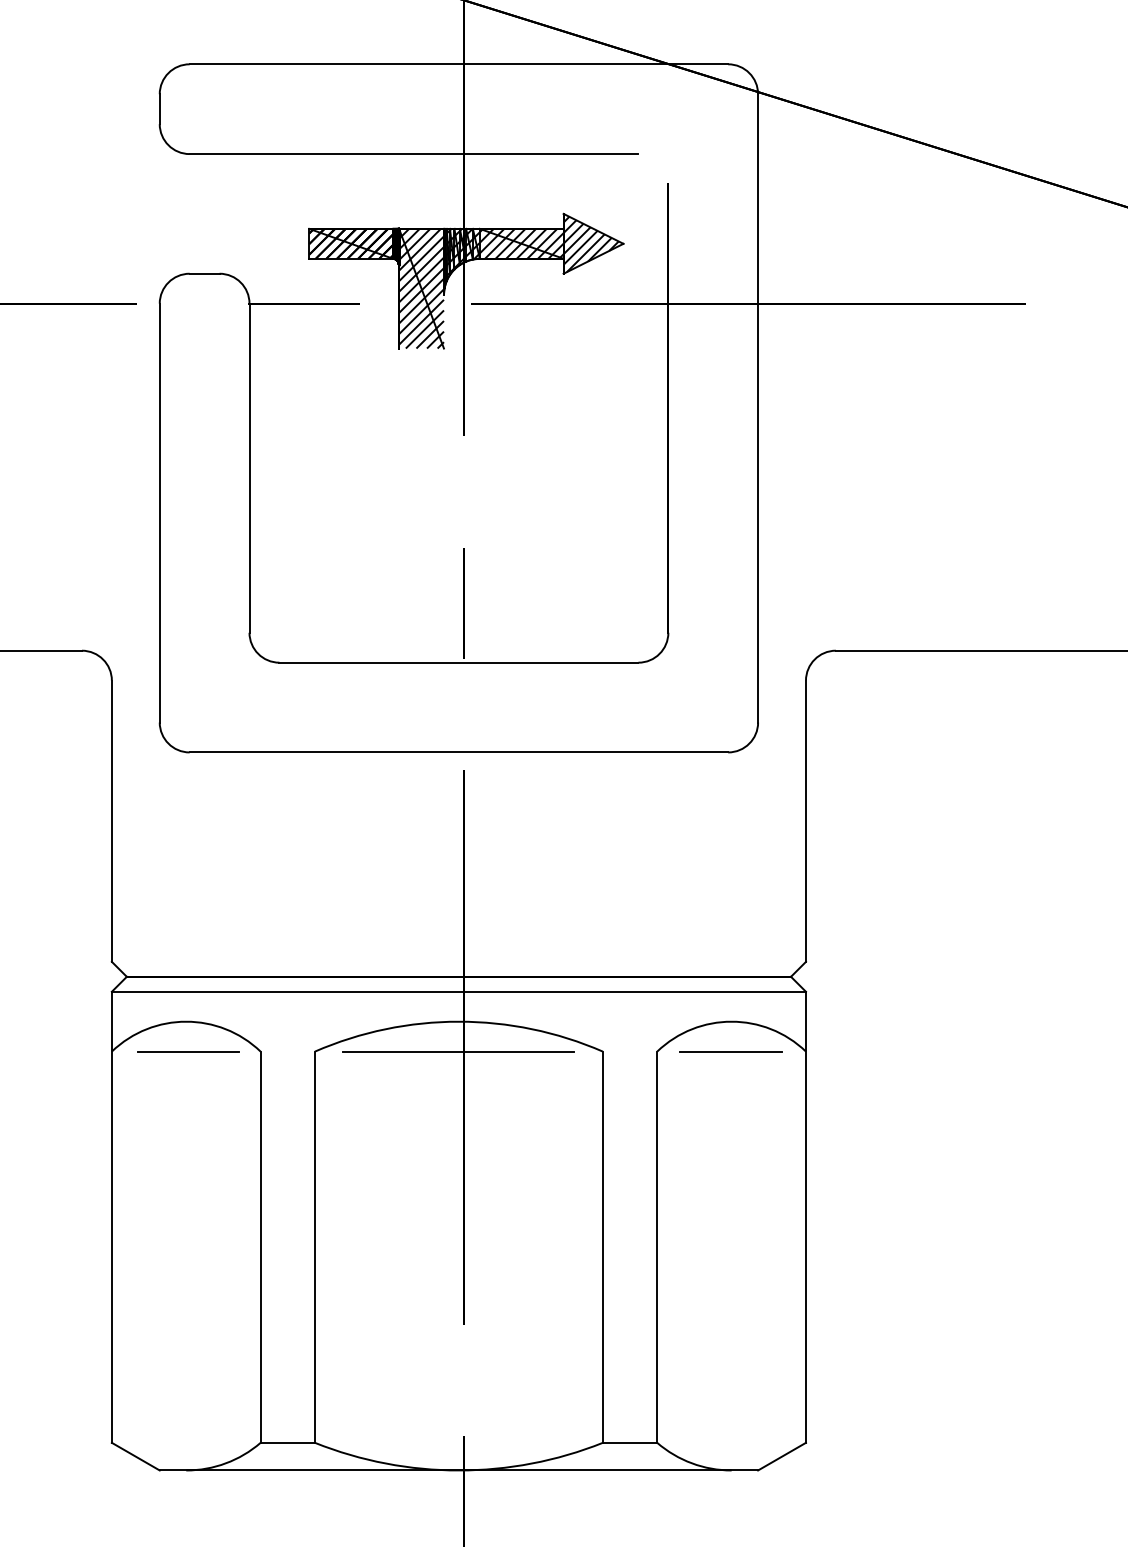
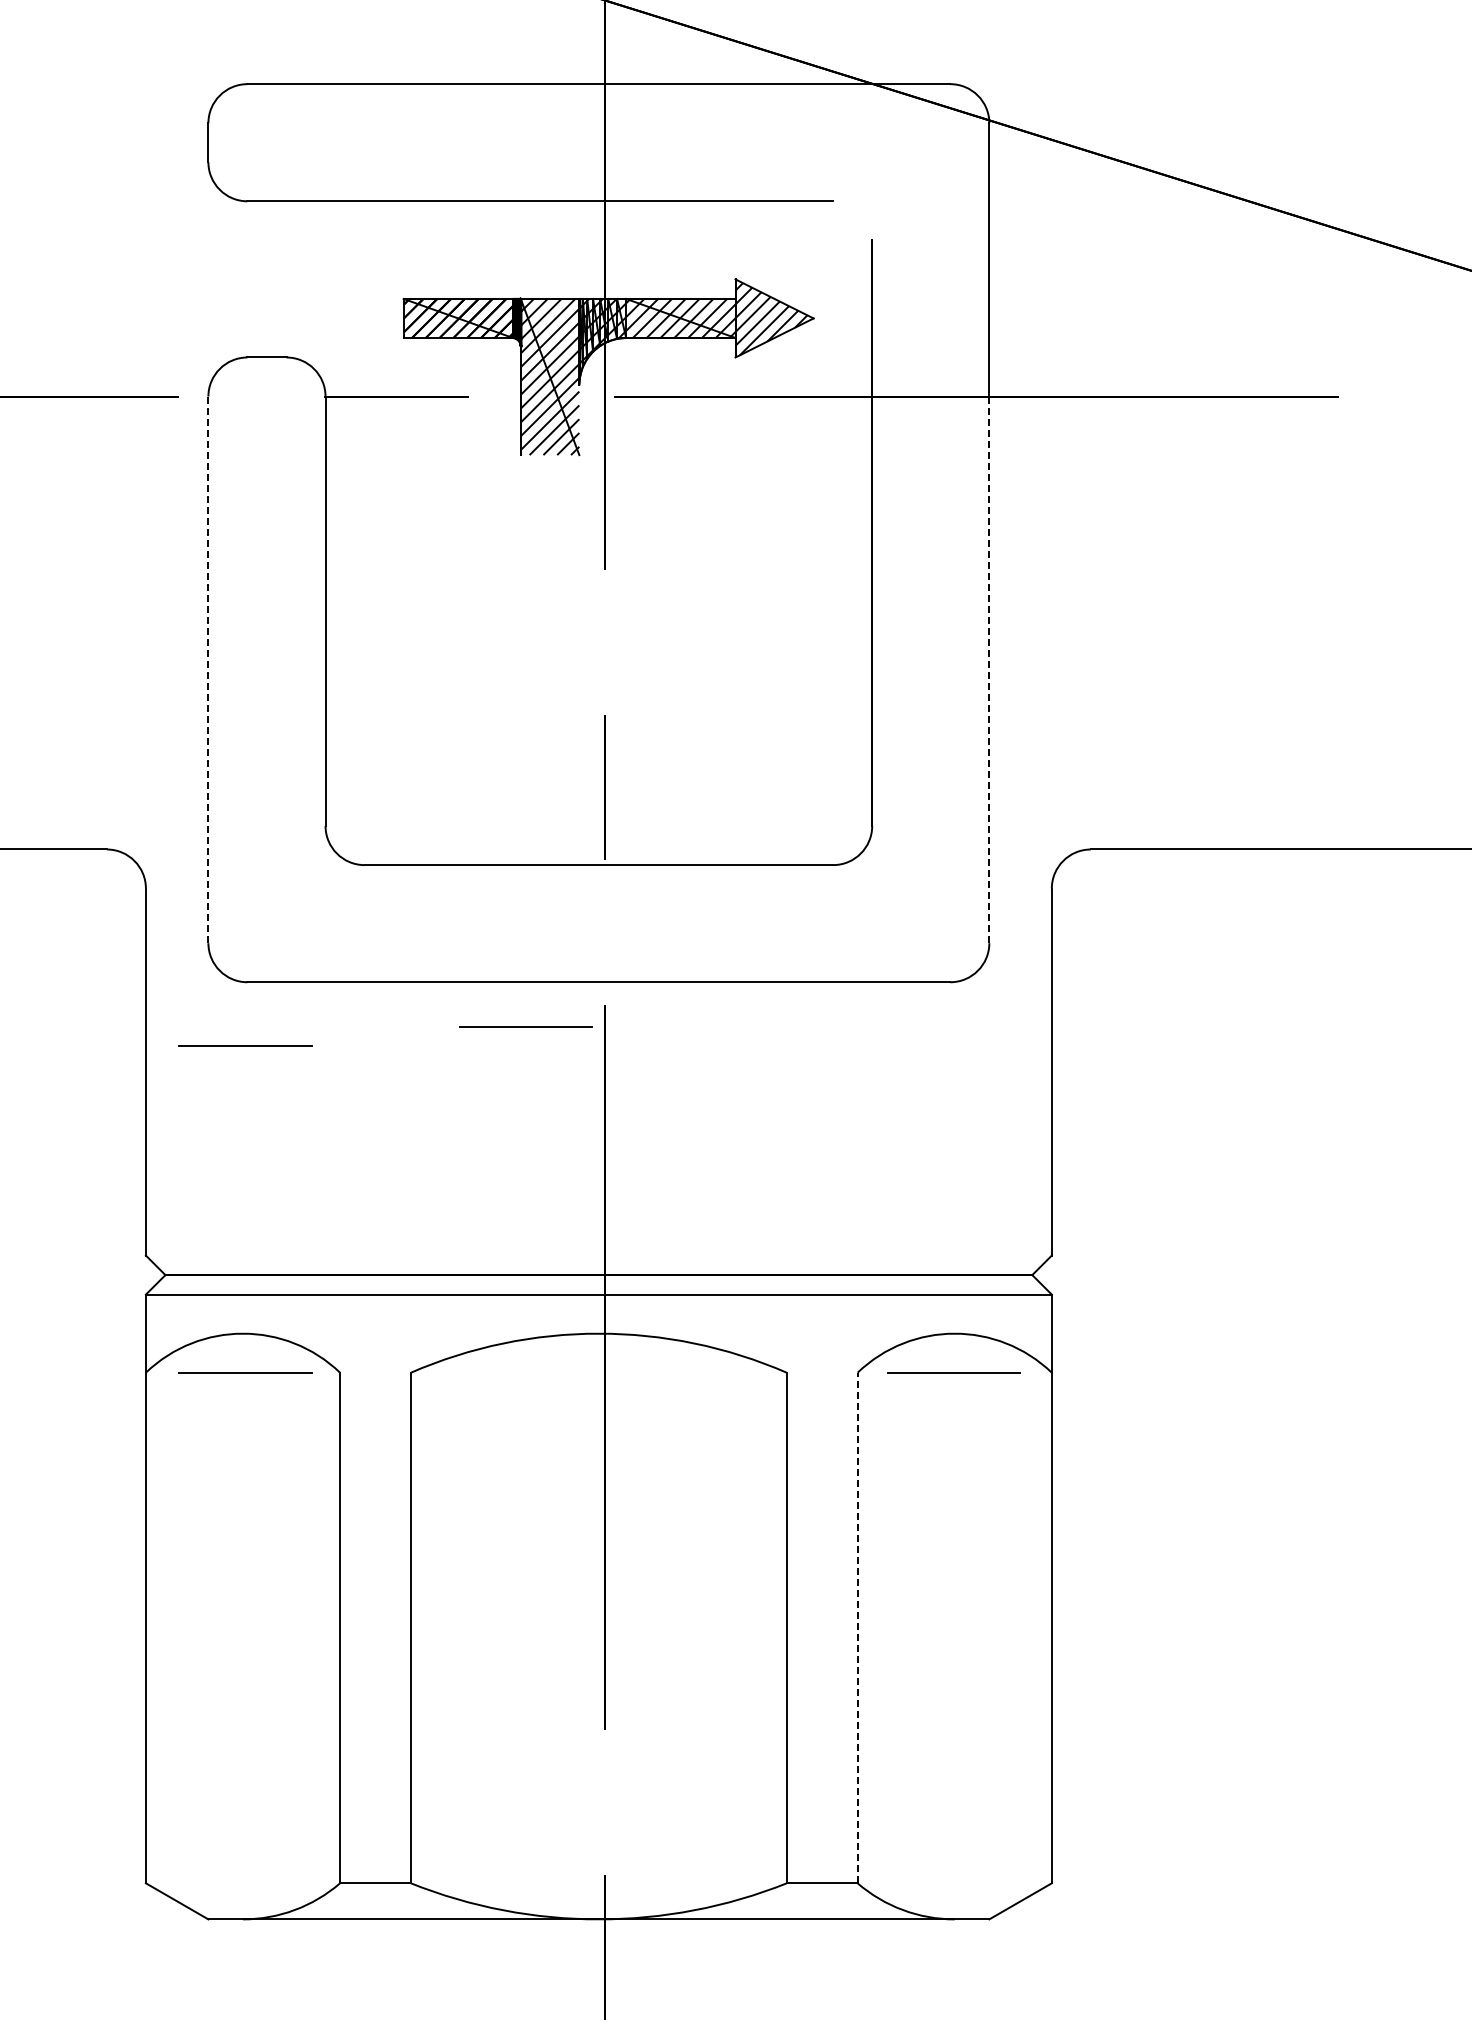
line: (159, 513) -> (208, 670), solid -> dashed
line: (758, 513) -> (989, 670), solid -> dashed
line: (402, 786) -> (525, 1026), added
line: (188, 800) -> (245, 1045), added
line: (457, 1051) -> (597, 1372), removed
line: (657, 1246) -> (857, 1627), solid -> dashed

